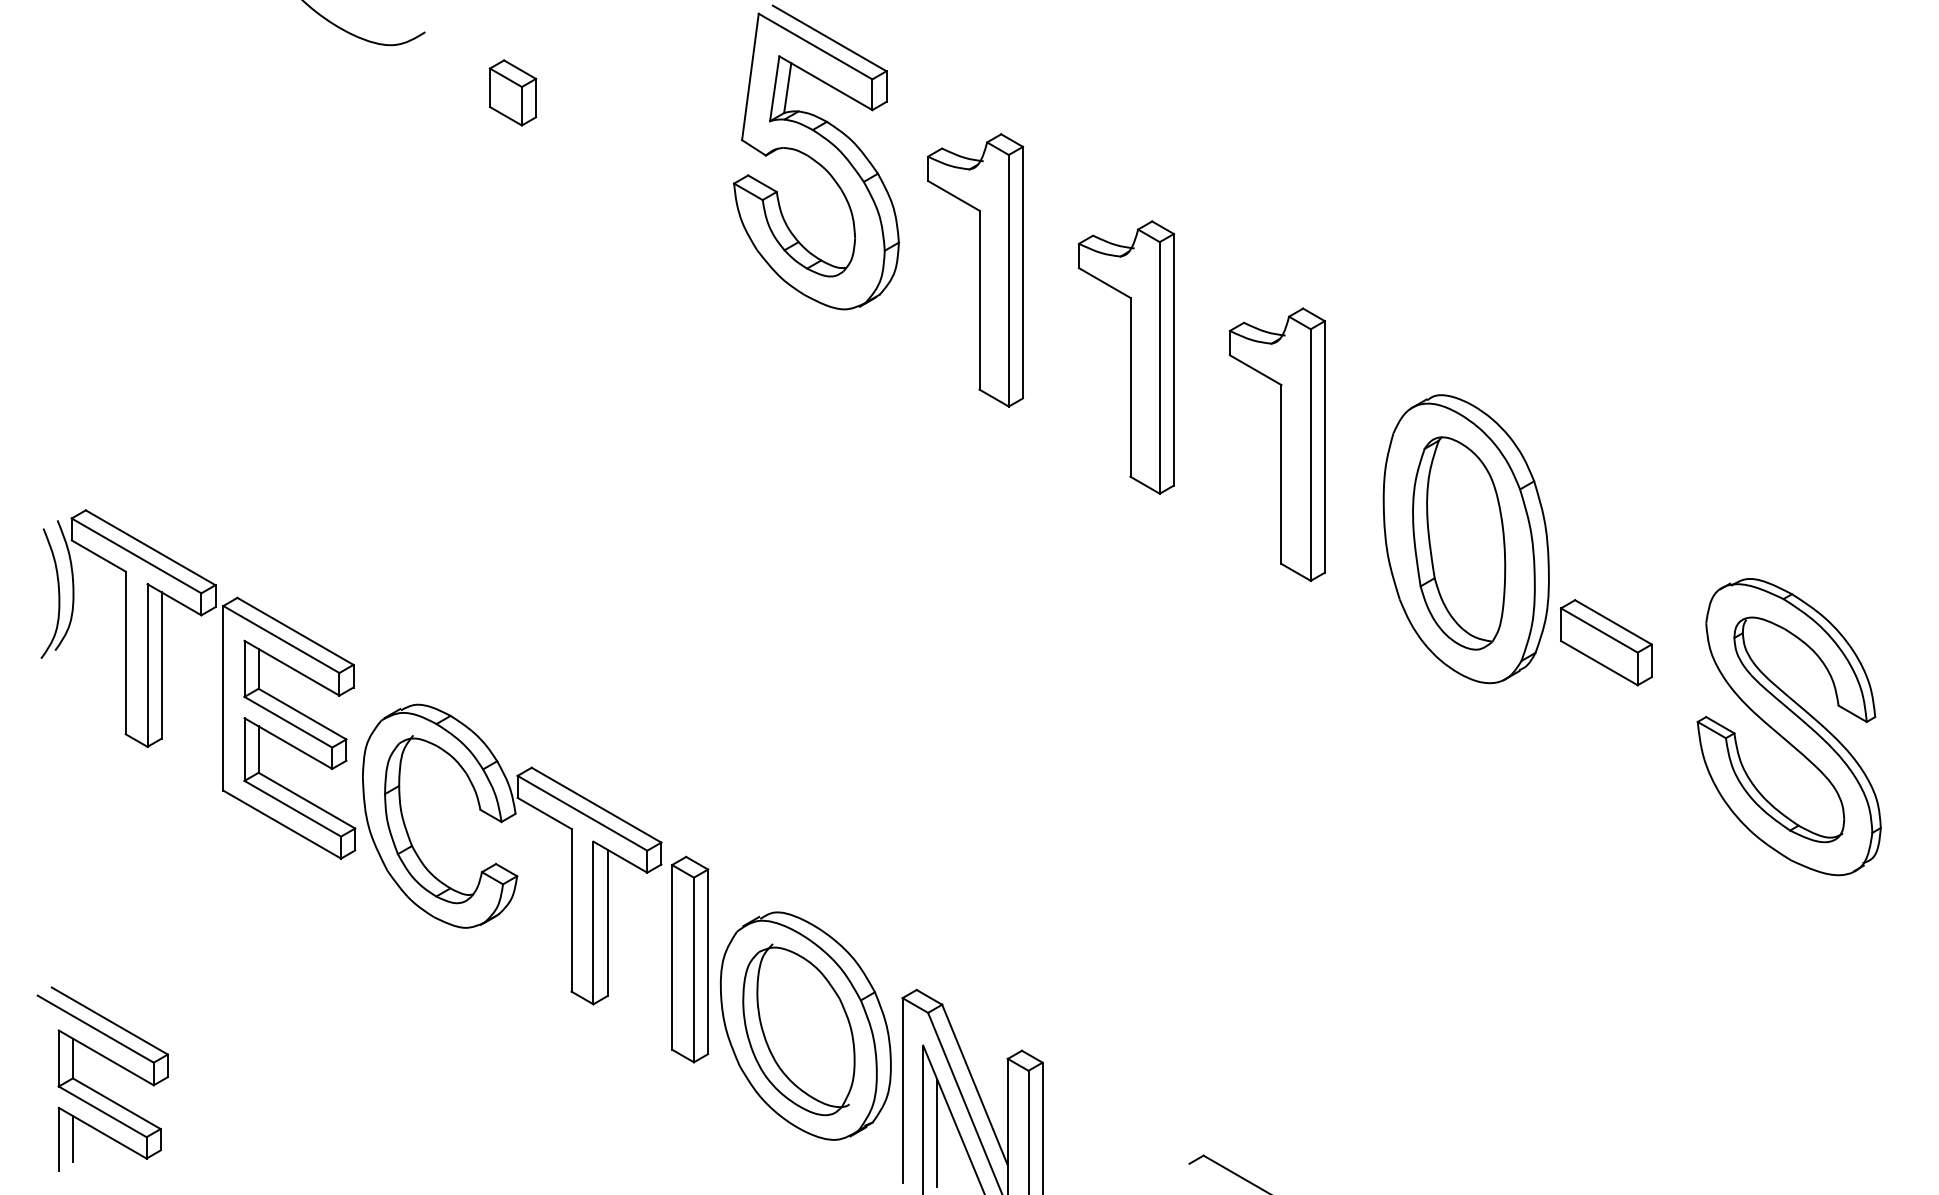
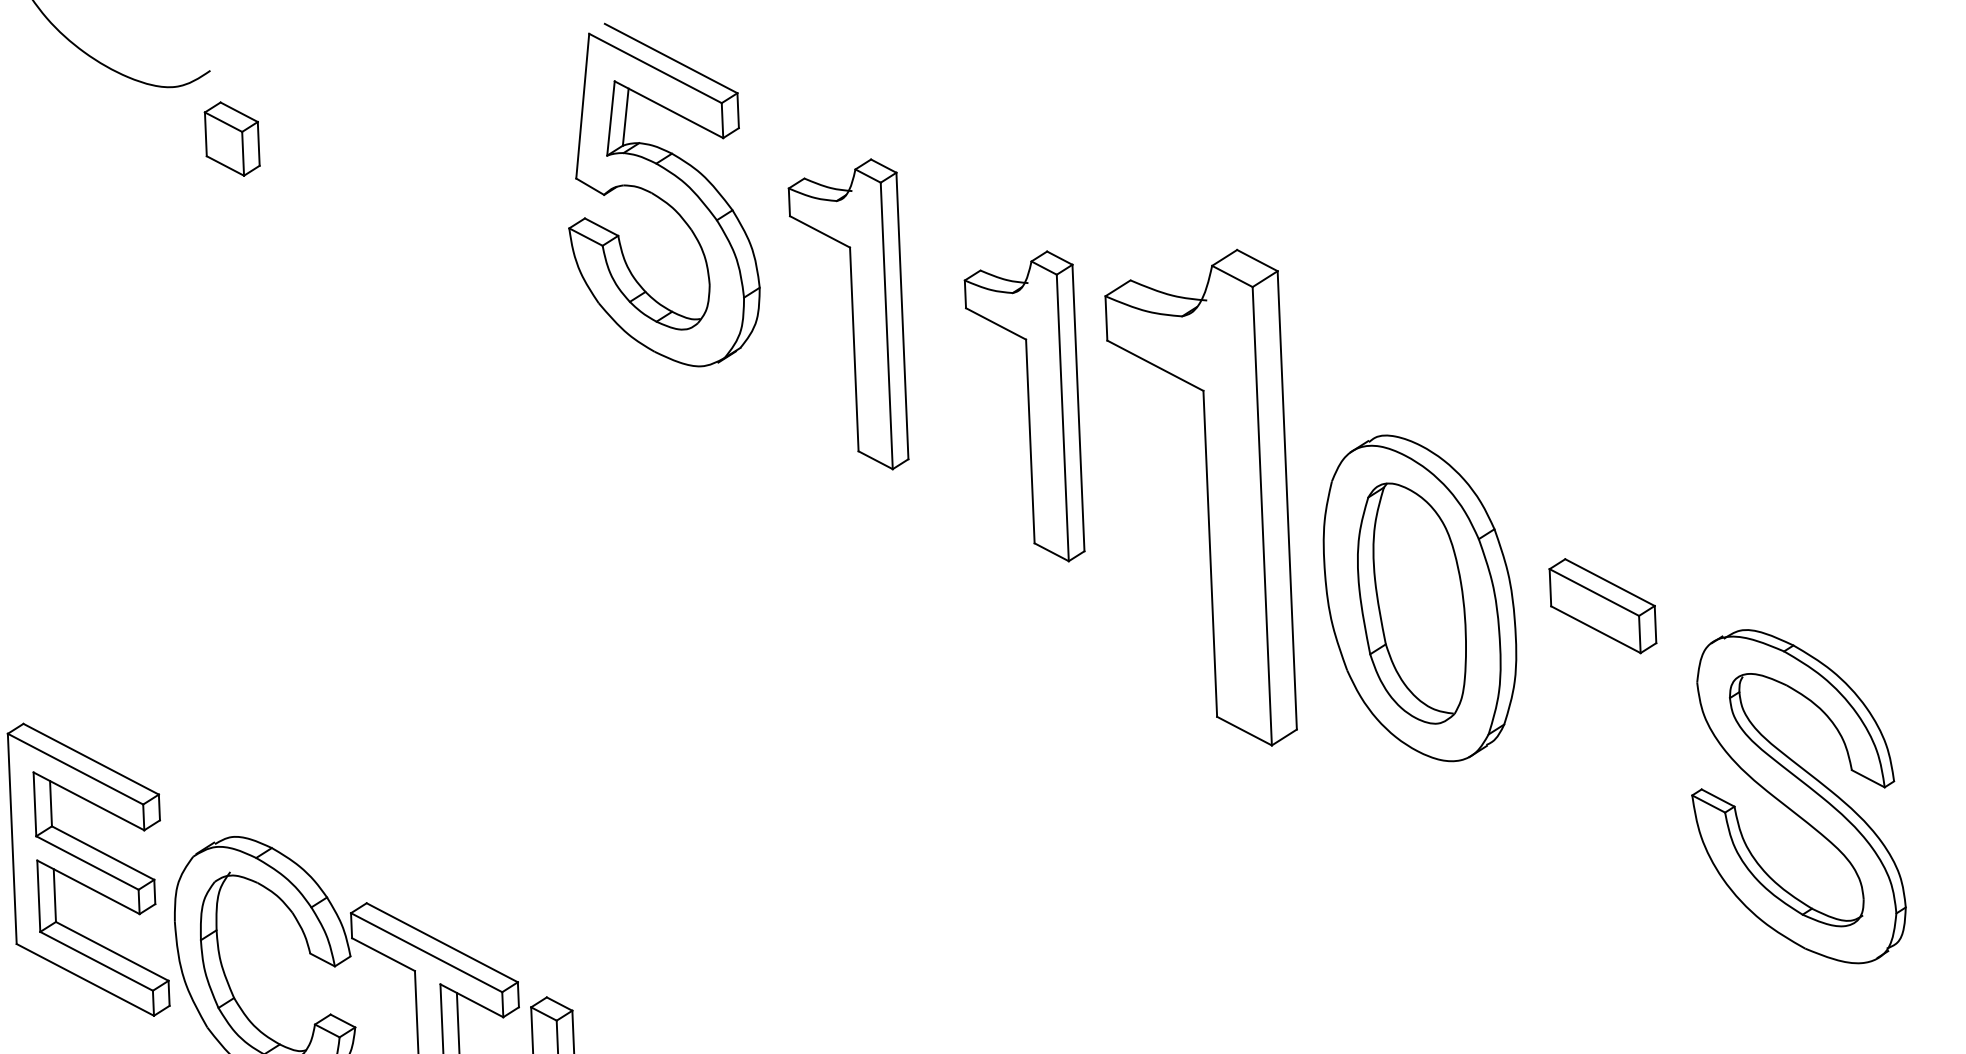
part: (512, 92) -> (231, 138), moved
part: (1276, 444) -> (1199, 499), size x1.6
part: (1606, 642) -> (1603, 605), moved

